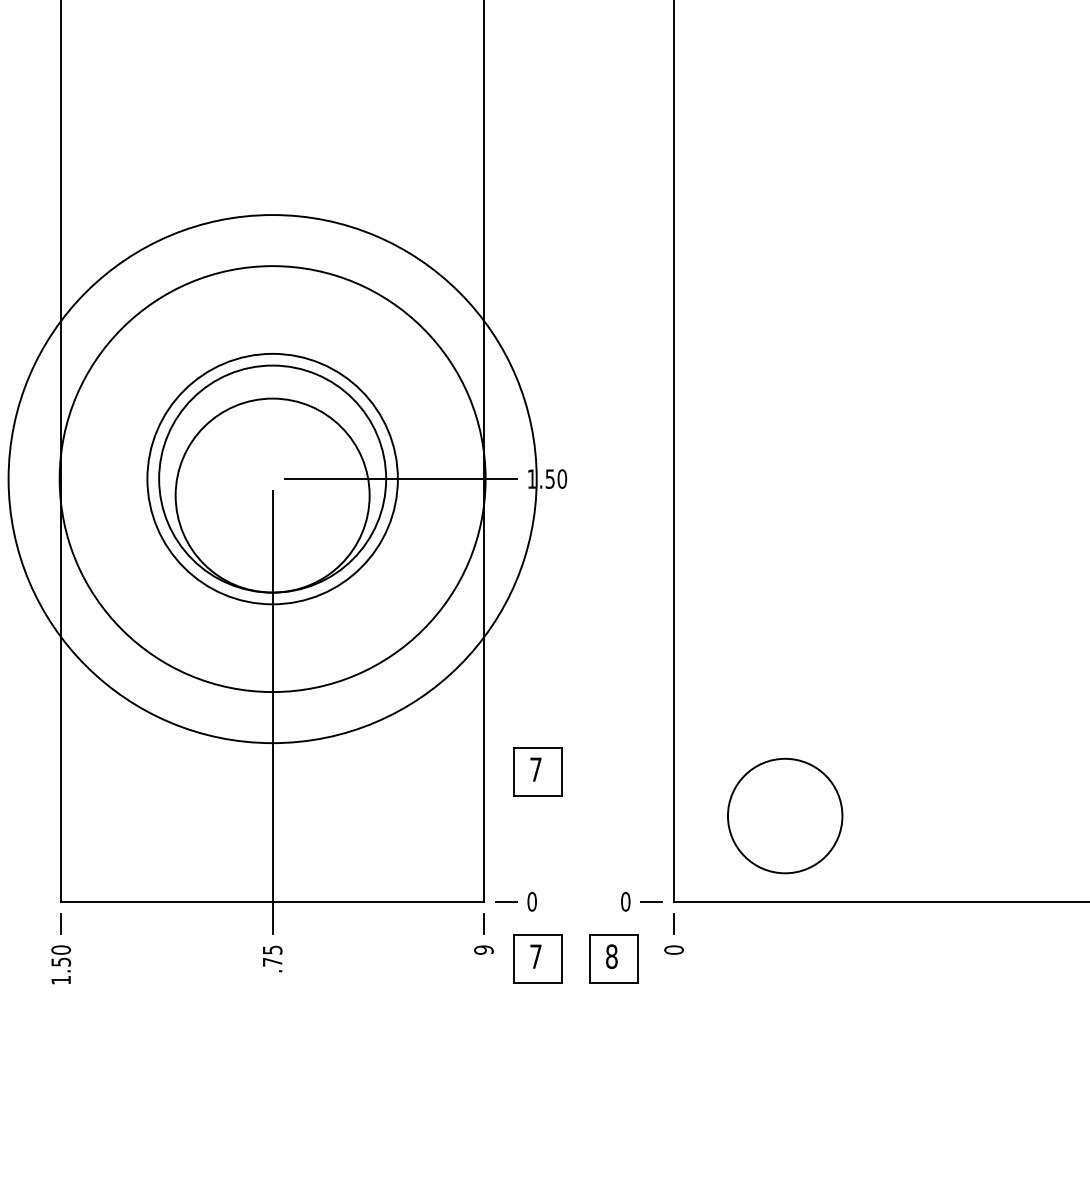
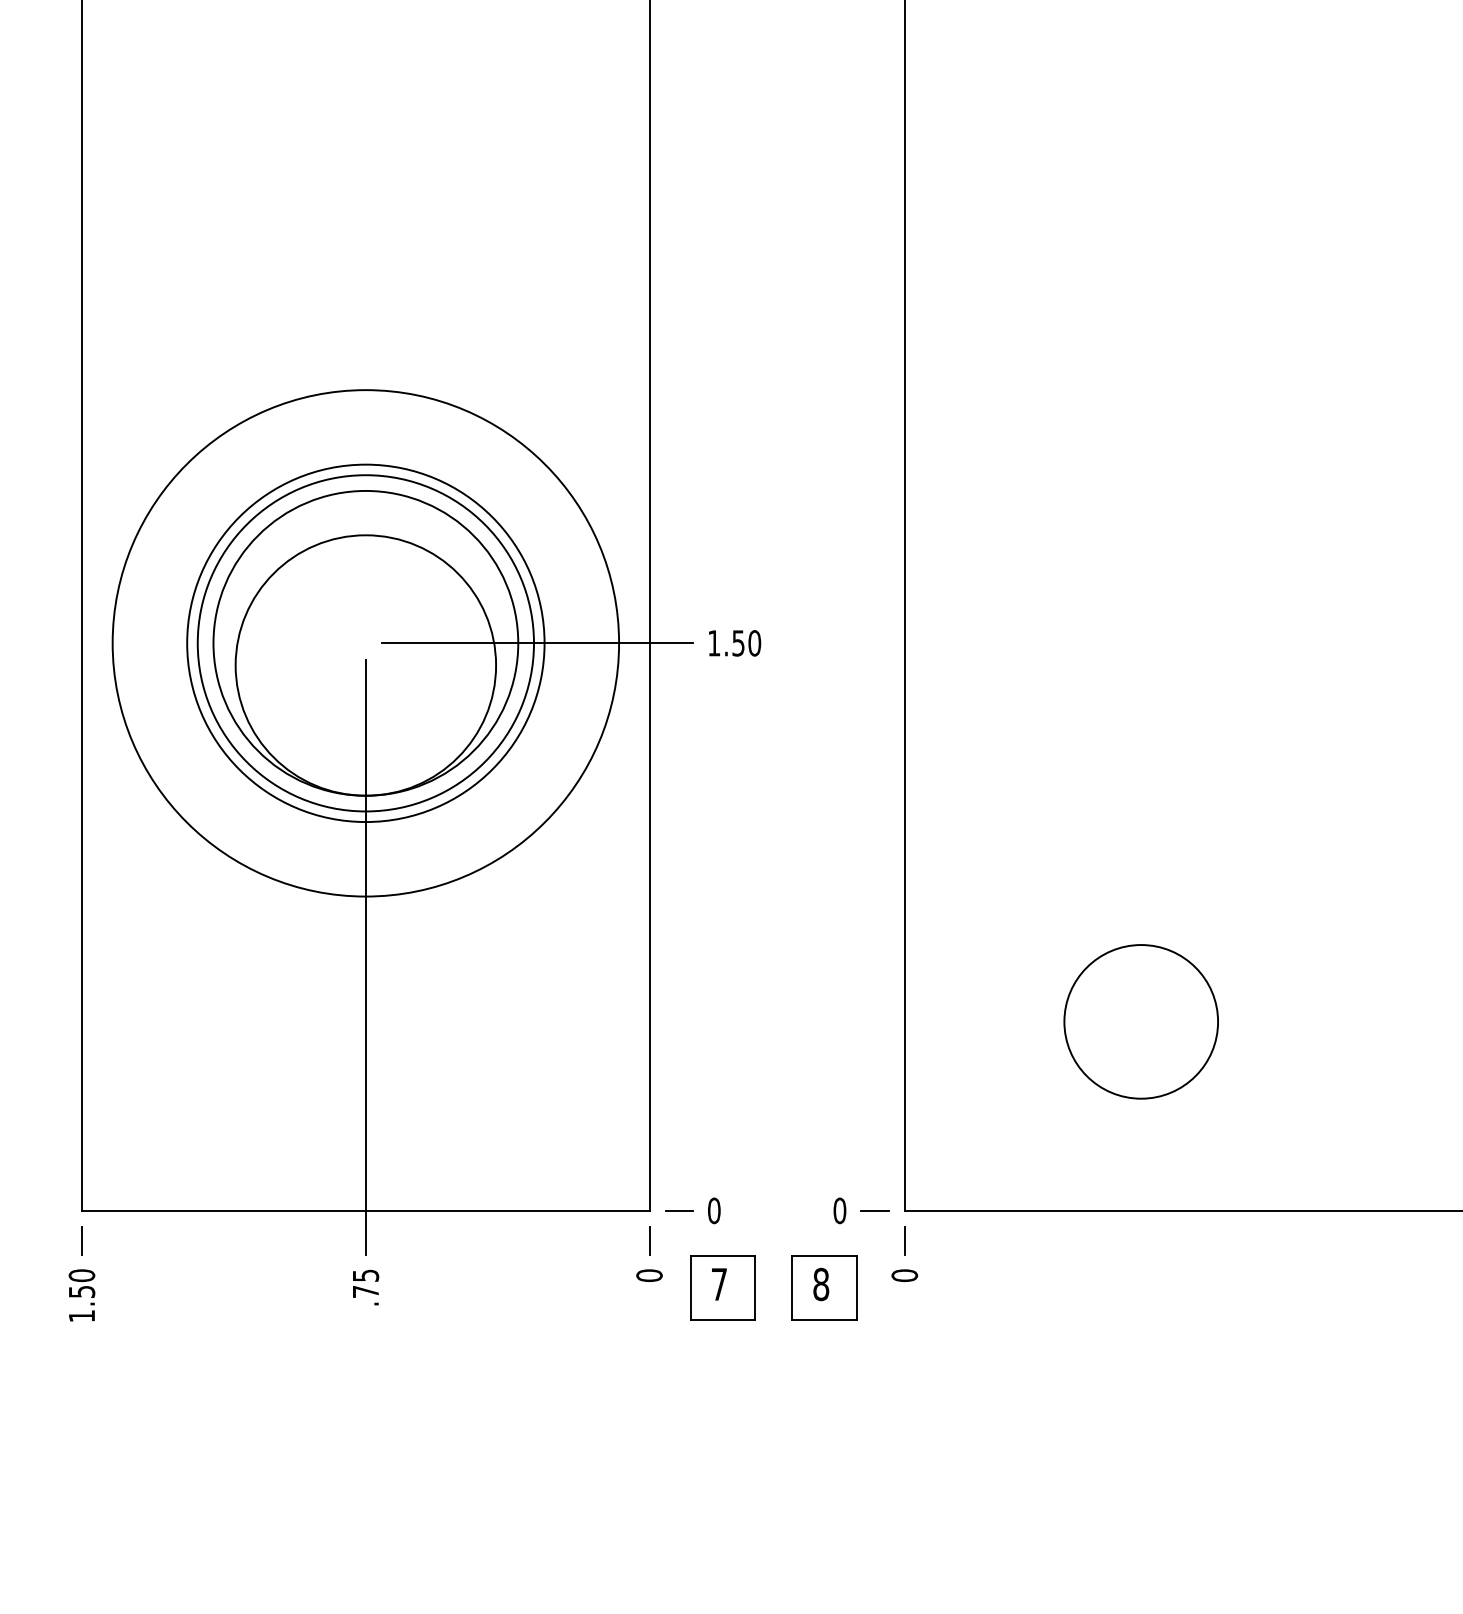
circle: (272, 478) -> (365, 642), size x0.62
circle: (272, 478) -> (365, 642), size x0.71
part: (537, 771) -> (721, 1035), removed
circle: (785, 815) -> (1141, 1021), moved
text: (483, 949) -> (648, 1274), 9 -> 0

